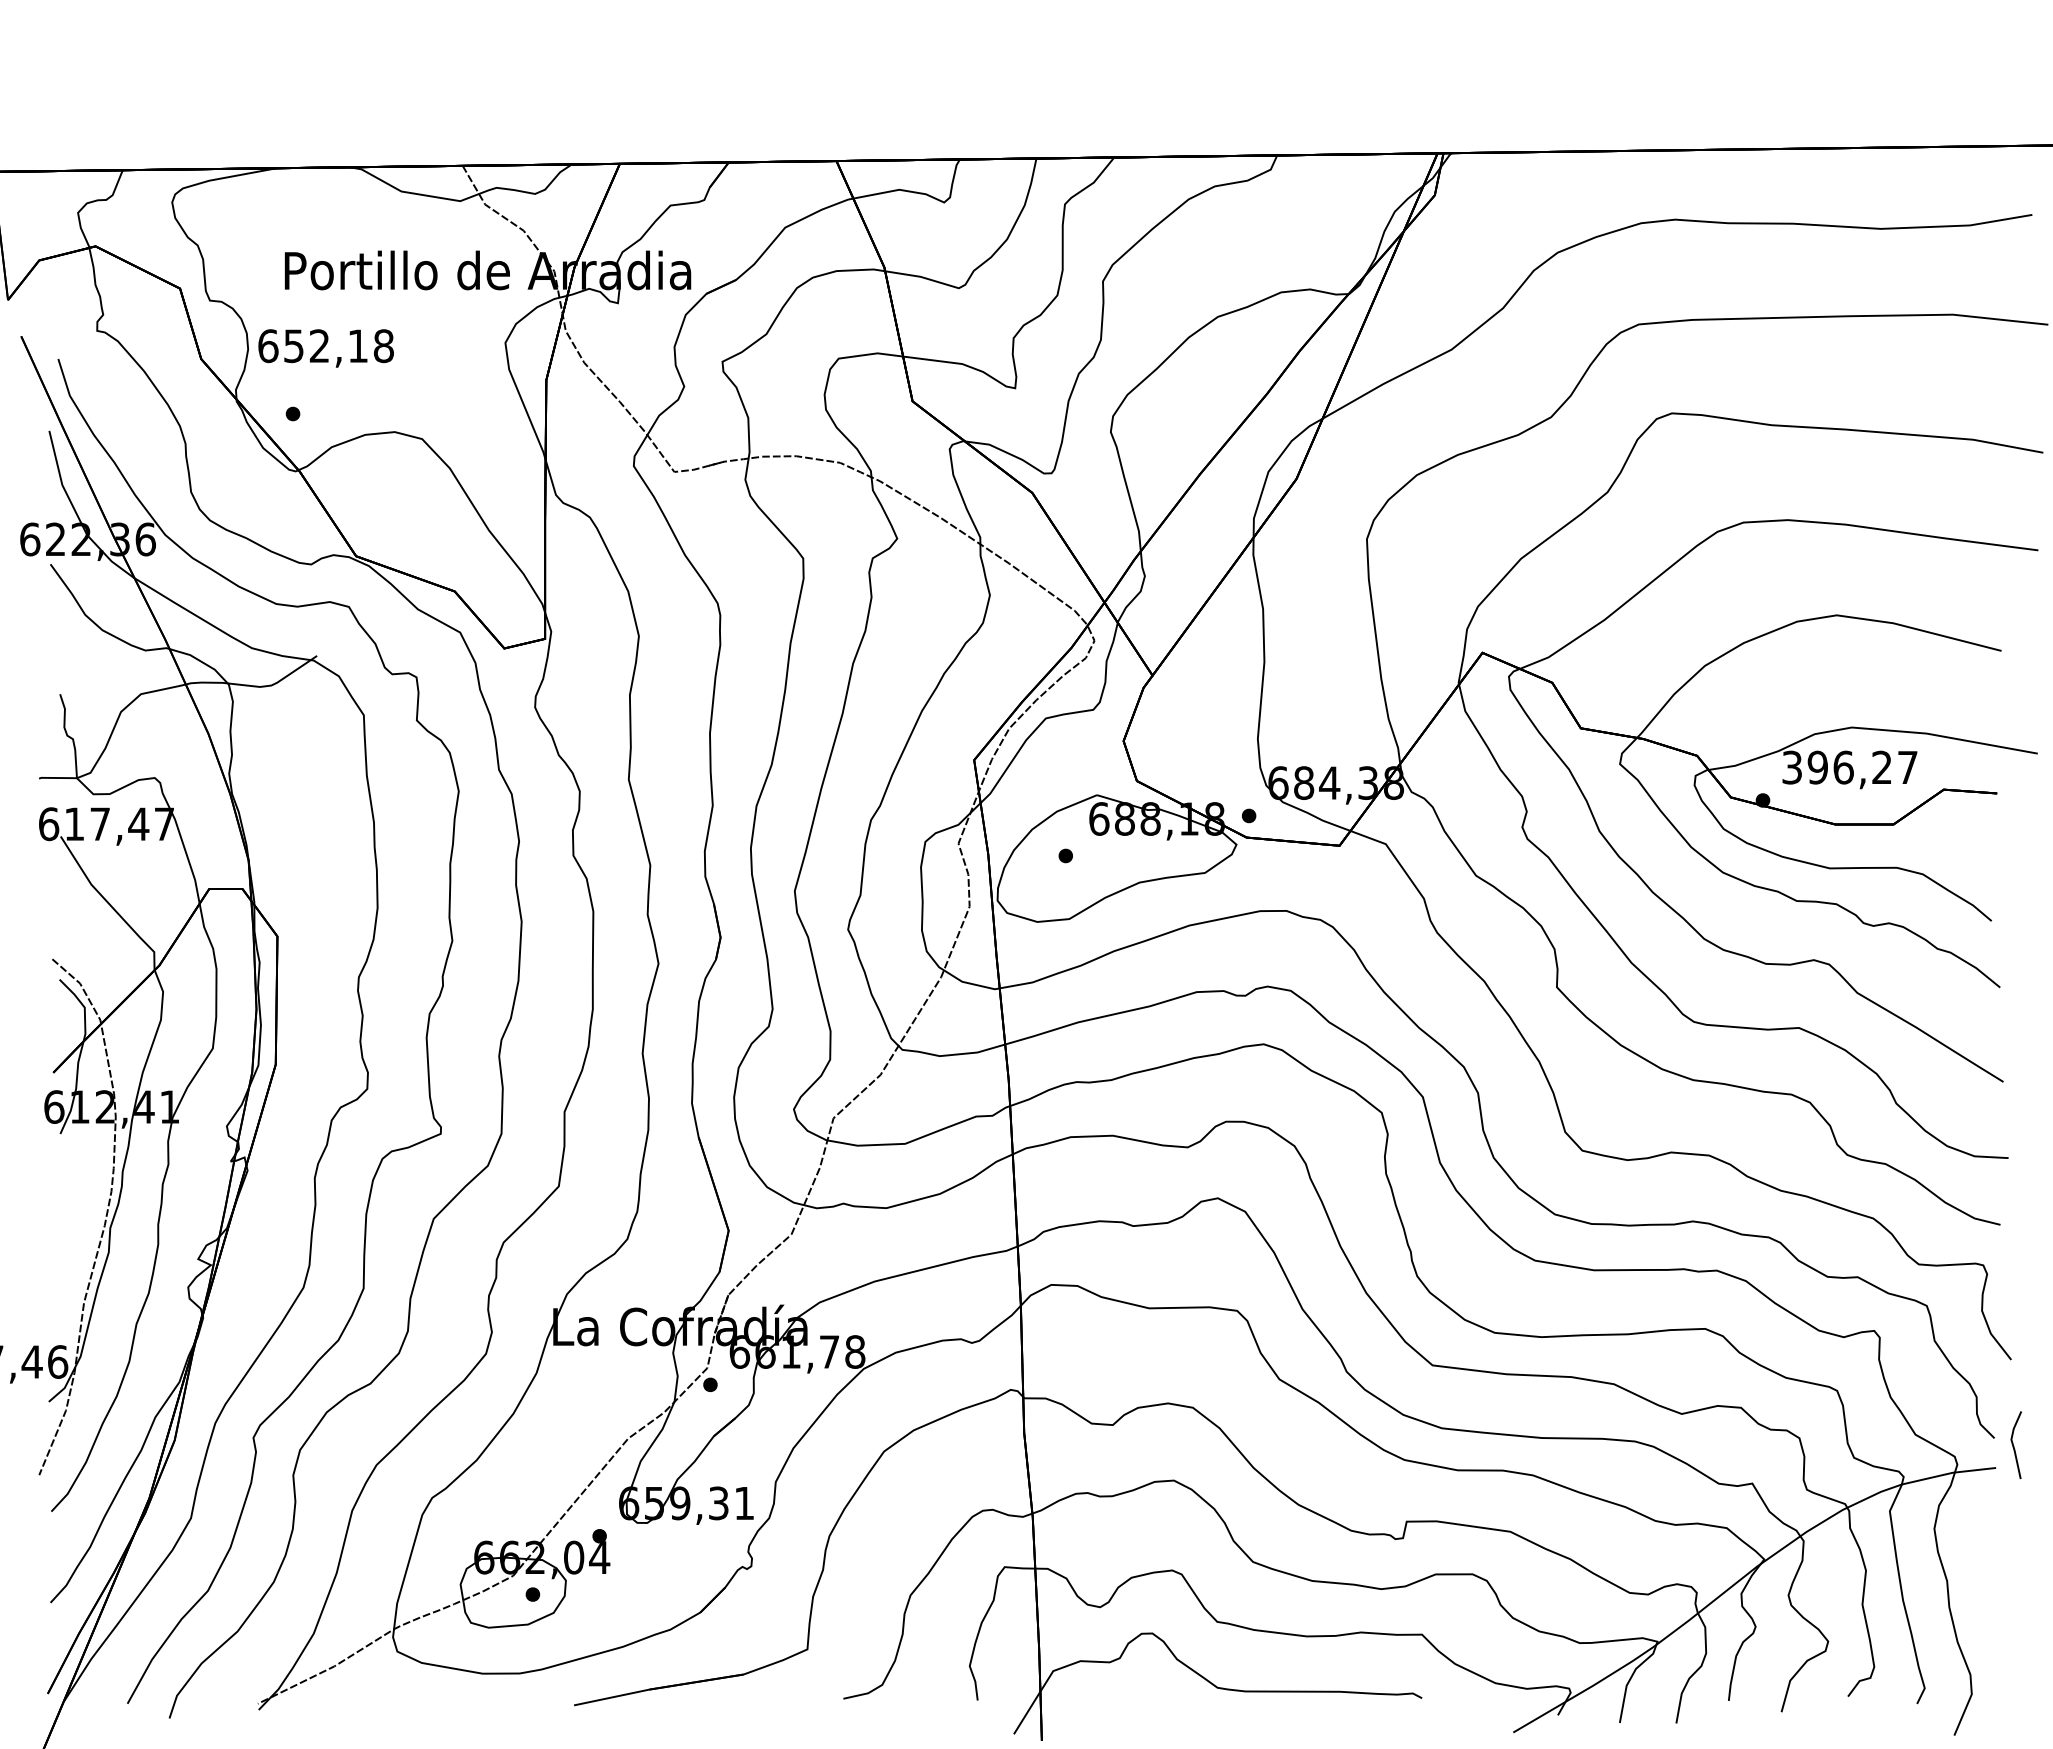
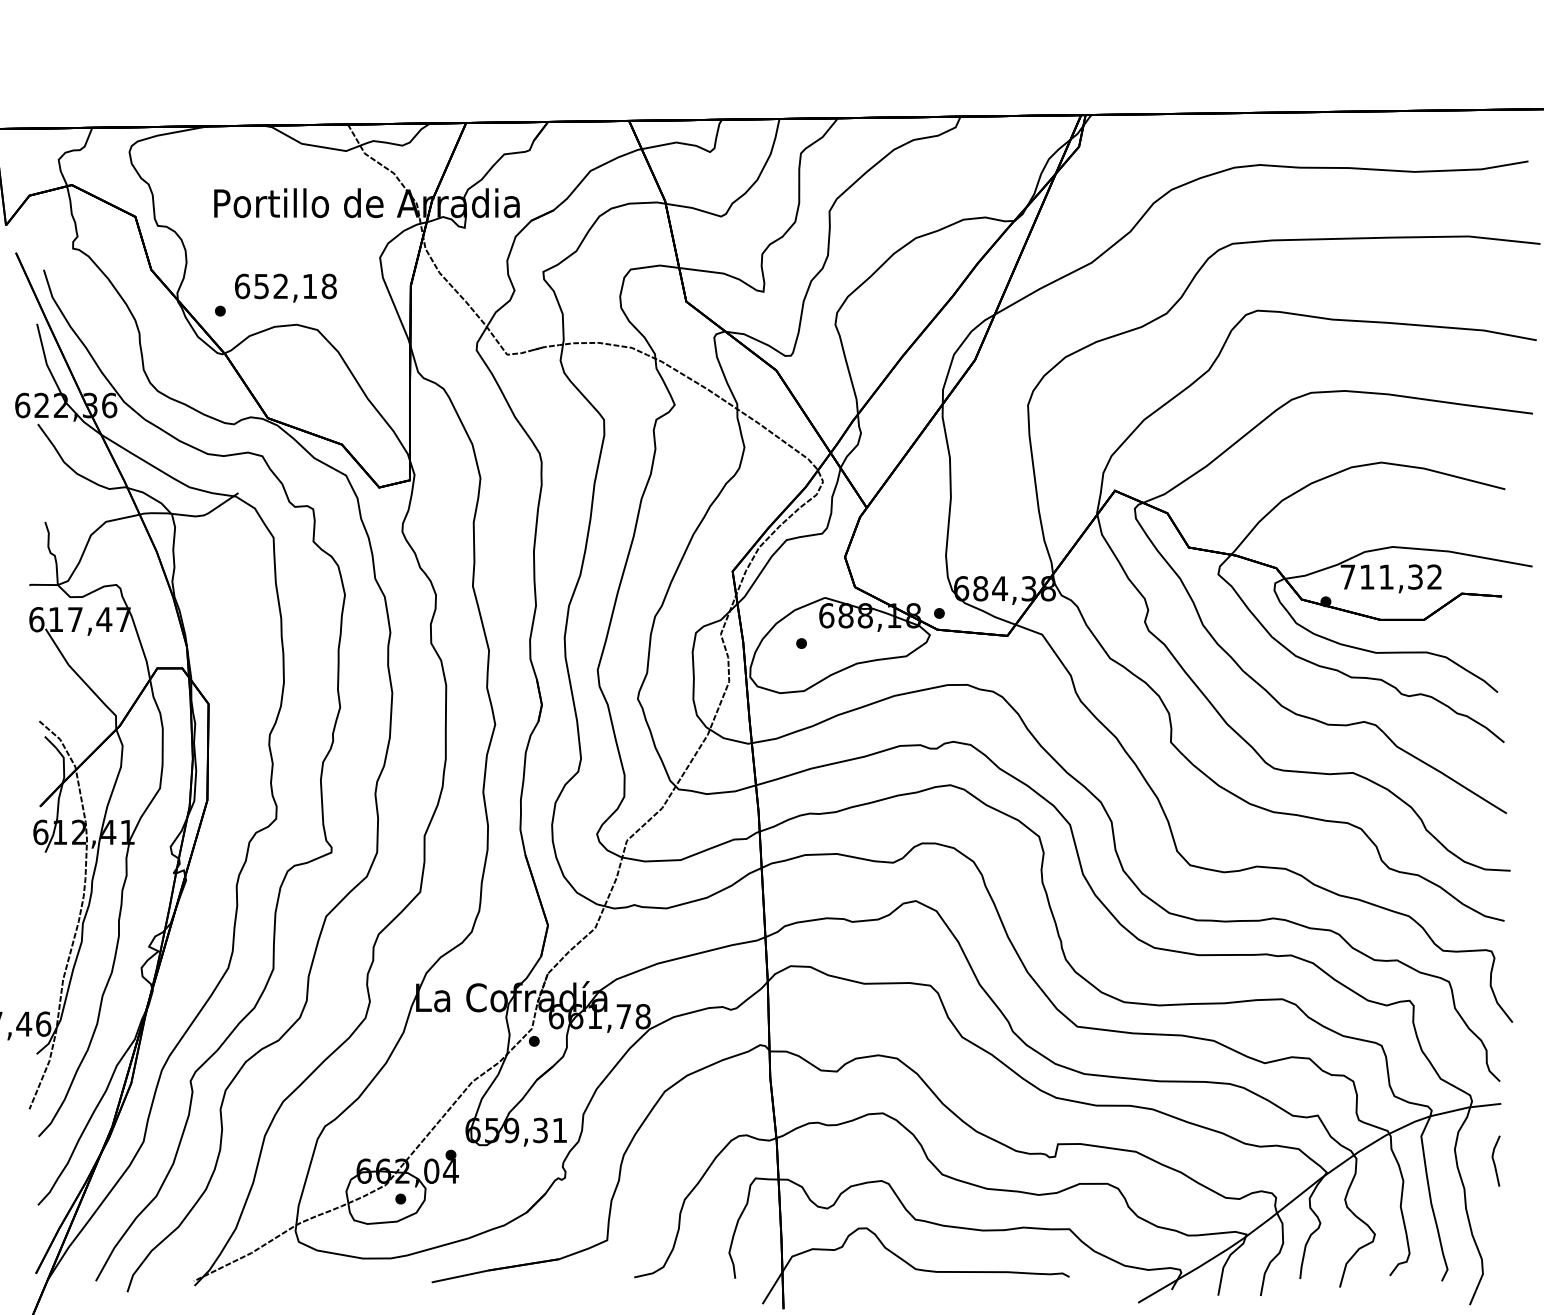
text: (325, 348) -> (285, 288), moved
text: (1849, 767) -> (1390, 577), 396,27 -> 711,32
line: (2013, 1444) -> (1494, 1160), moved

